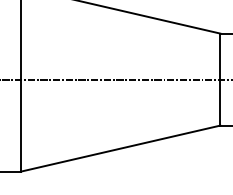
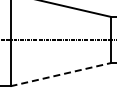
line: (122, 148) -> (61, 74), solid -> dashed

